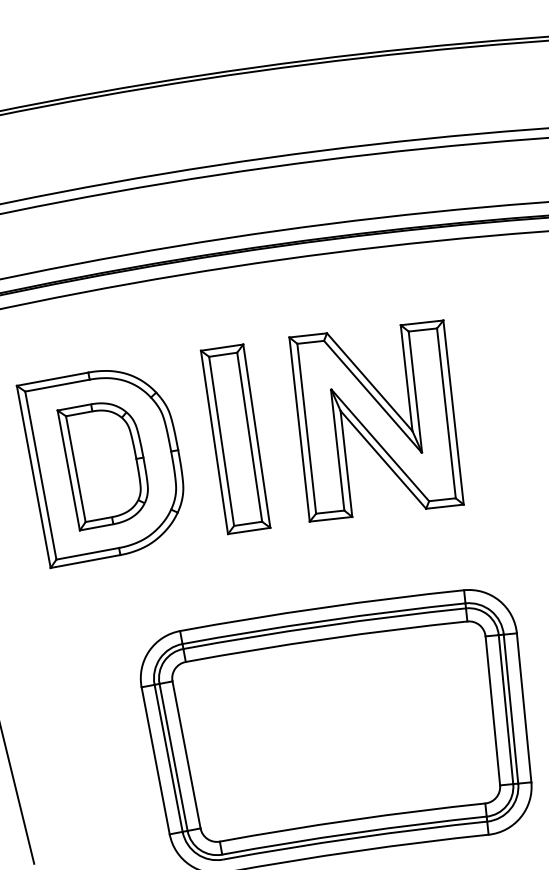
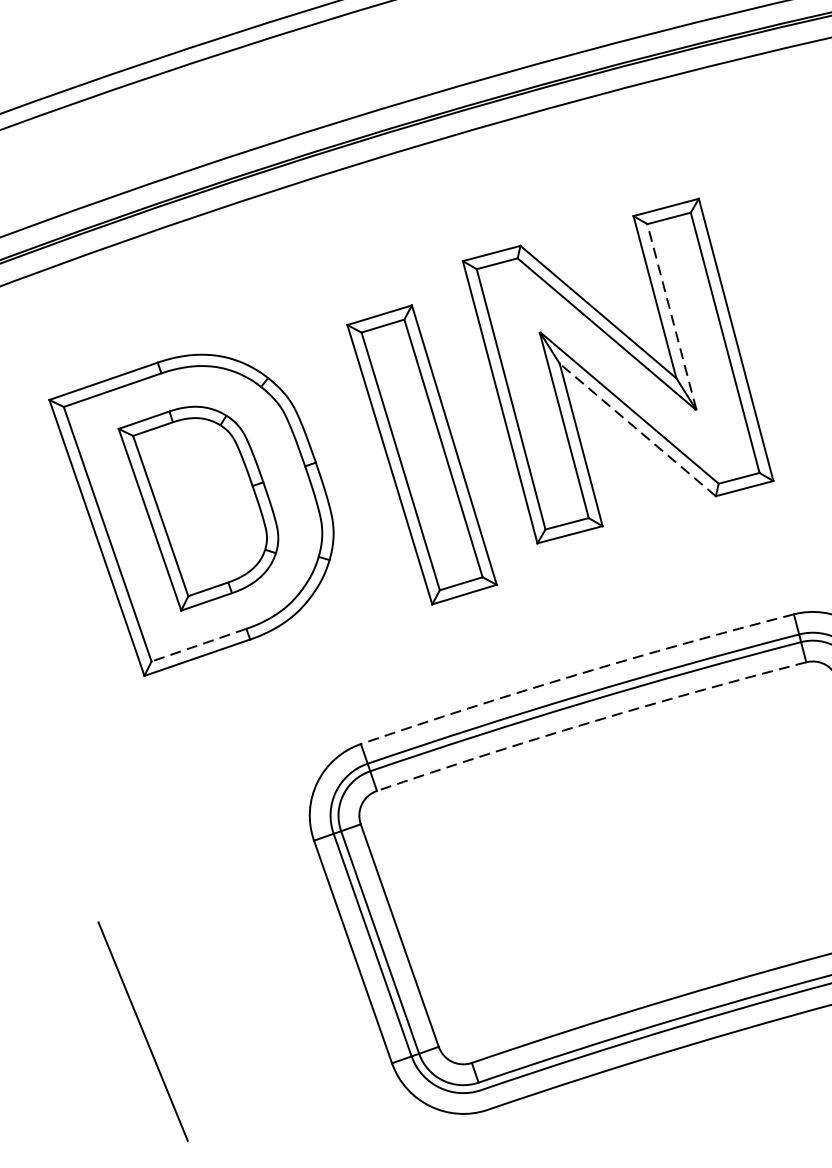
line: (415, 391) -> (671, 315), solid -> dashed
part: (235, 439) -> (421, 455), moved
line: (383, 459) -> (637, 429), solid -> dashed
line: (87, 553) -> (198, 644), solid -> dashed
arc: (321, 607) -> (575, 674), solid -> dashed
arc: (326, 639) -> (590, 723), solid -> dashed

